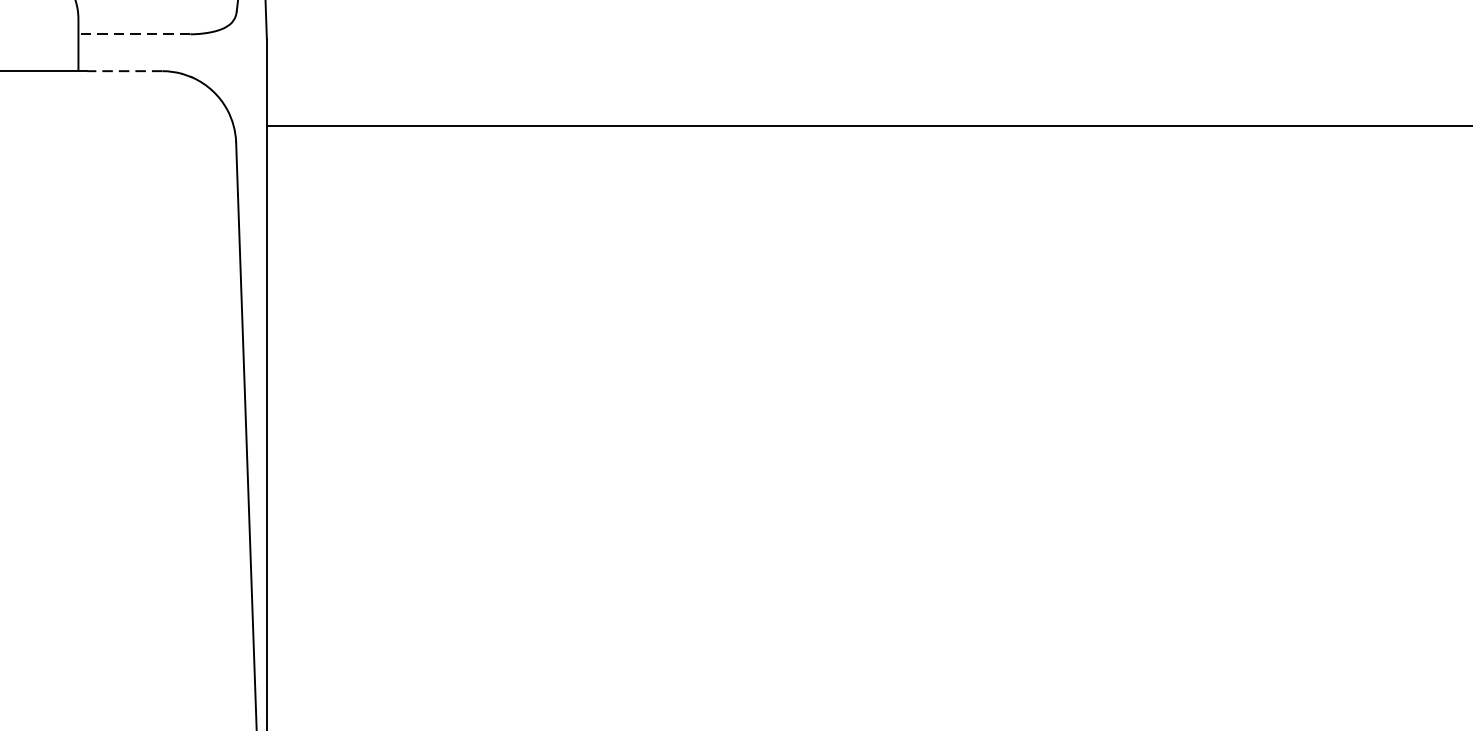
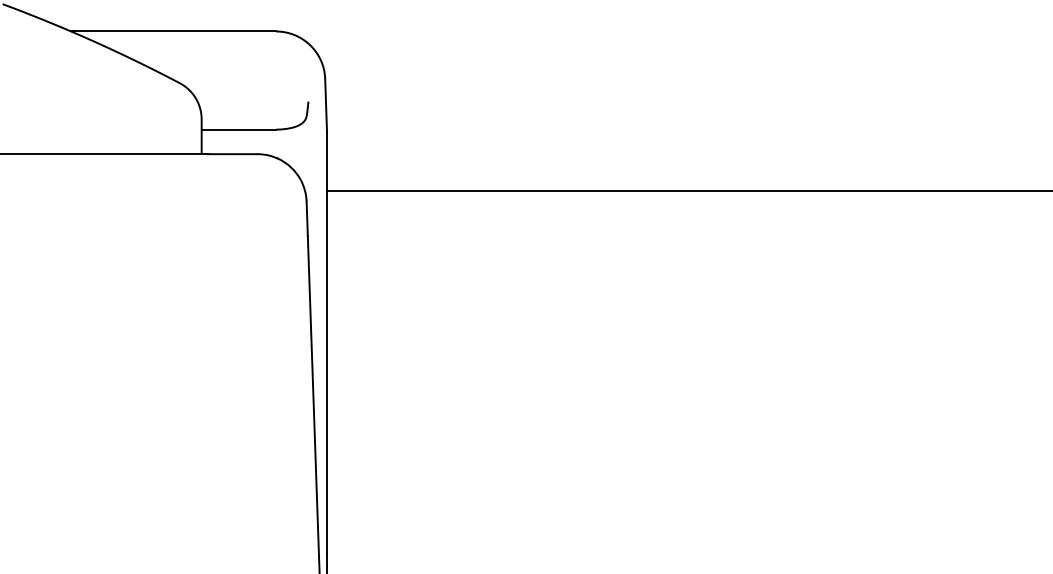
line: (133, 34) -> (238, 129), dashed -> solid
line: (124, 71) -> (232, 154), dashed -> solid

